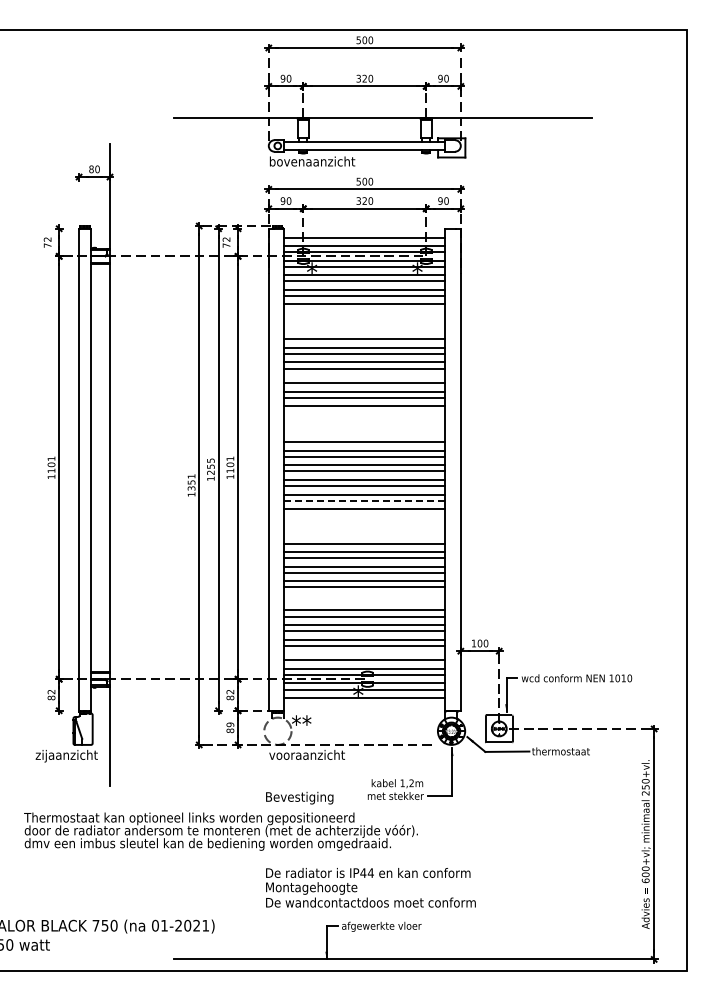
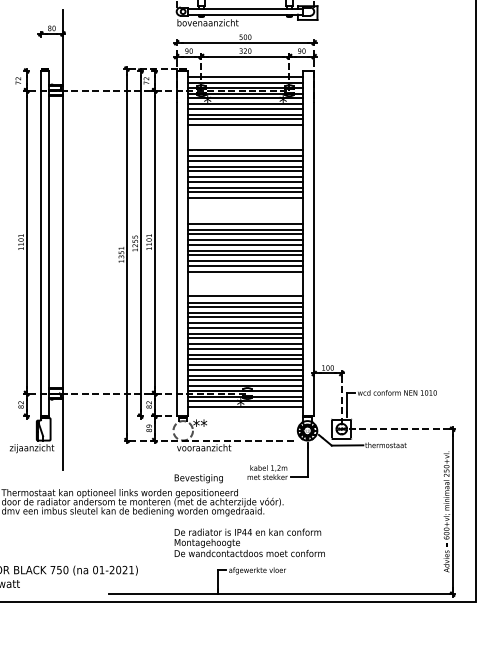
line: (364, 376) -> (245, 176), added
line: (364, 500) -> (245, 265), dashed -> solid
line: (364, 595) -> (245, 333), added
line: (364, 602) -> (245, 338), added
line: (364, 654) -> (245, 375), added

